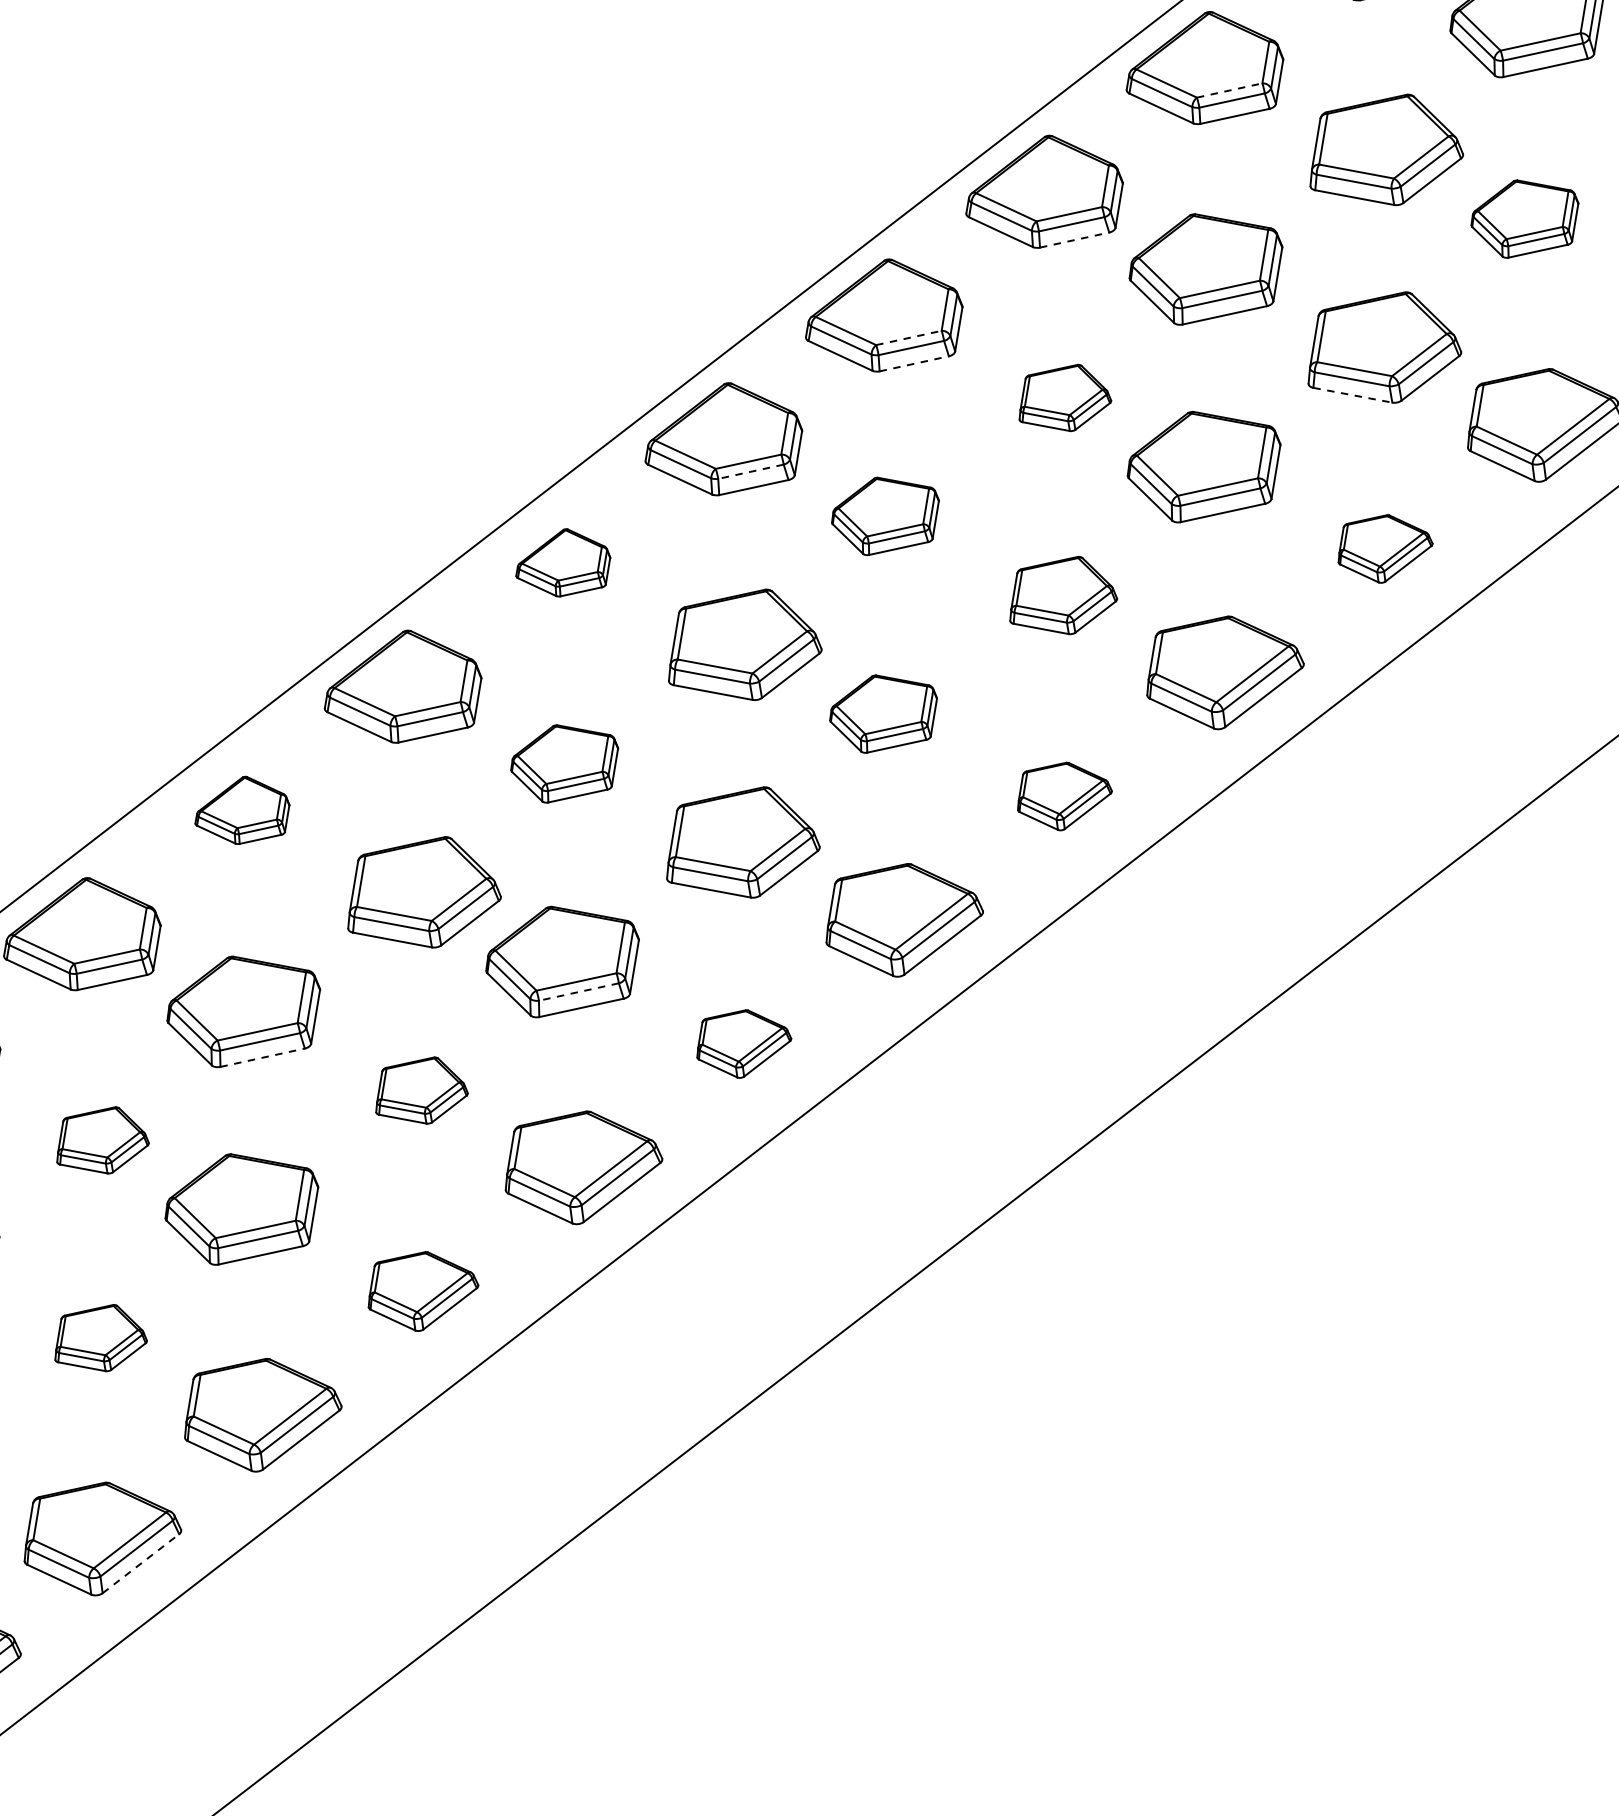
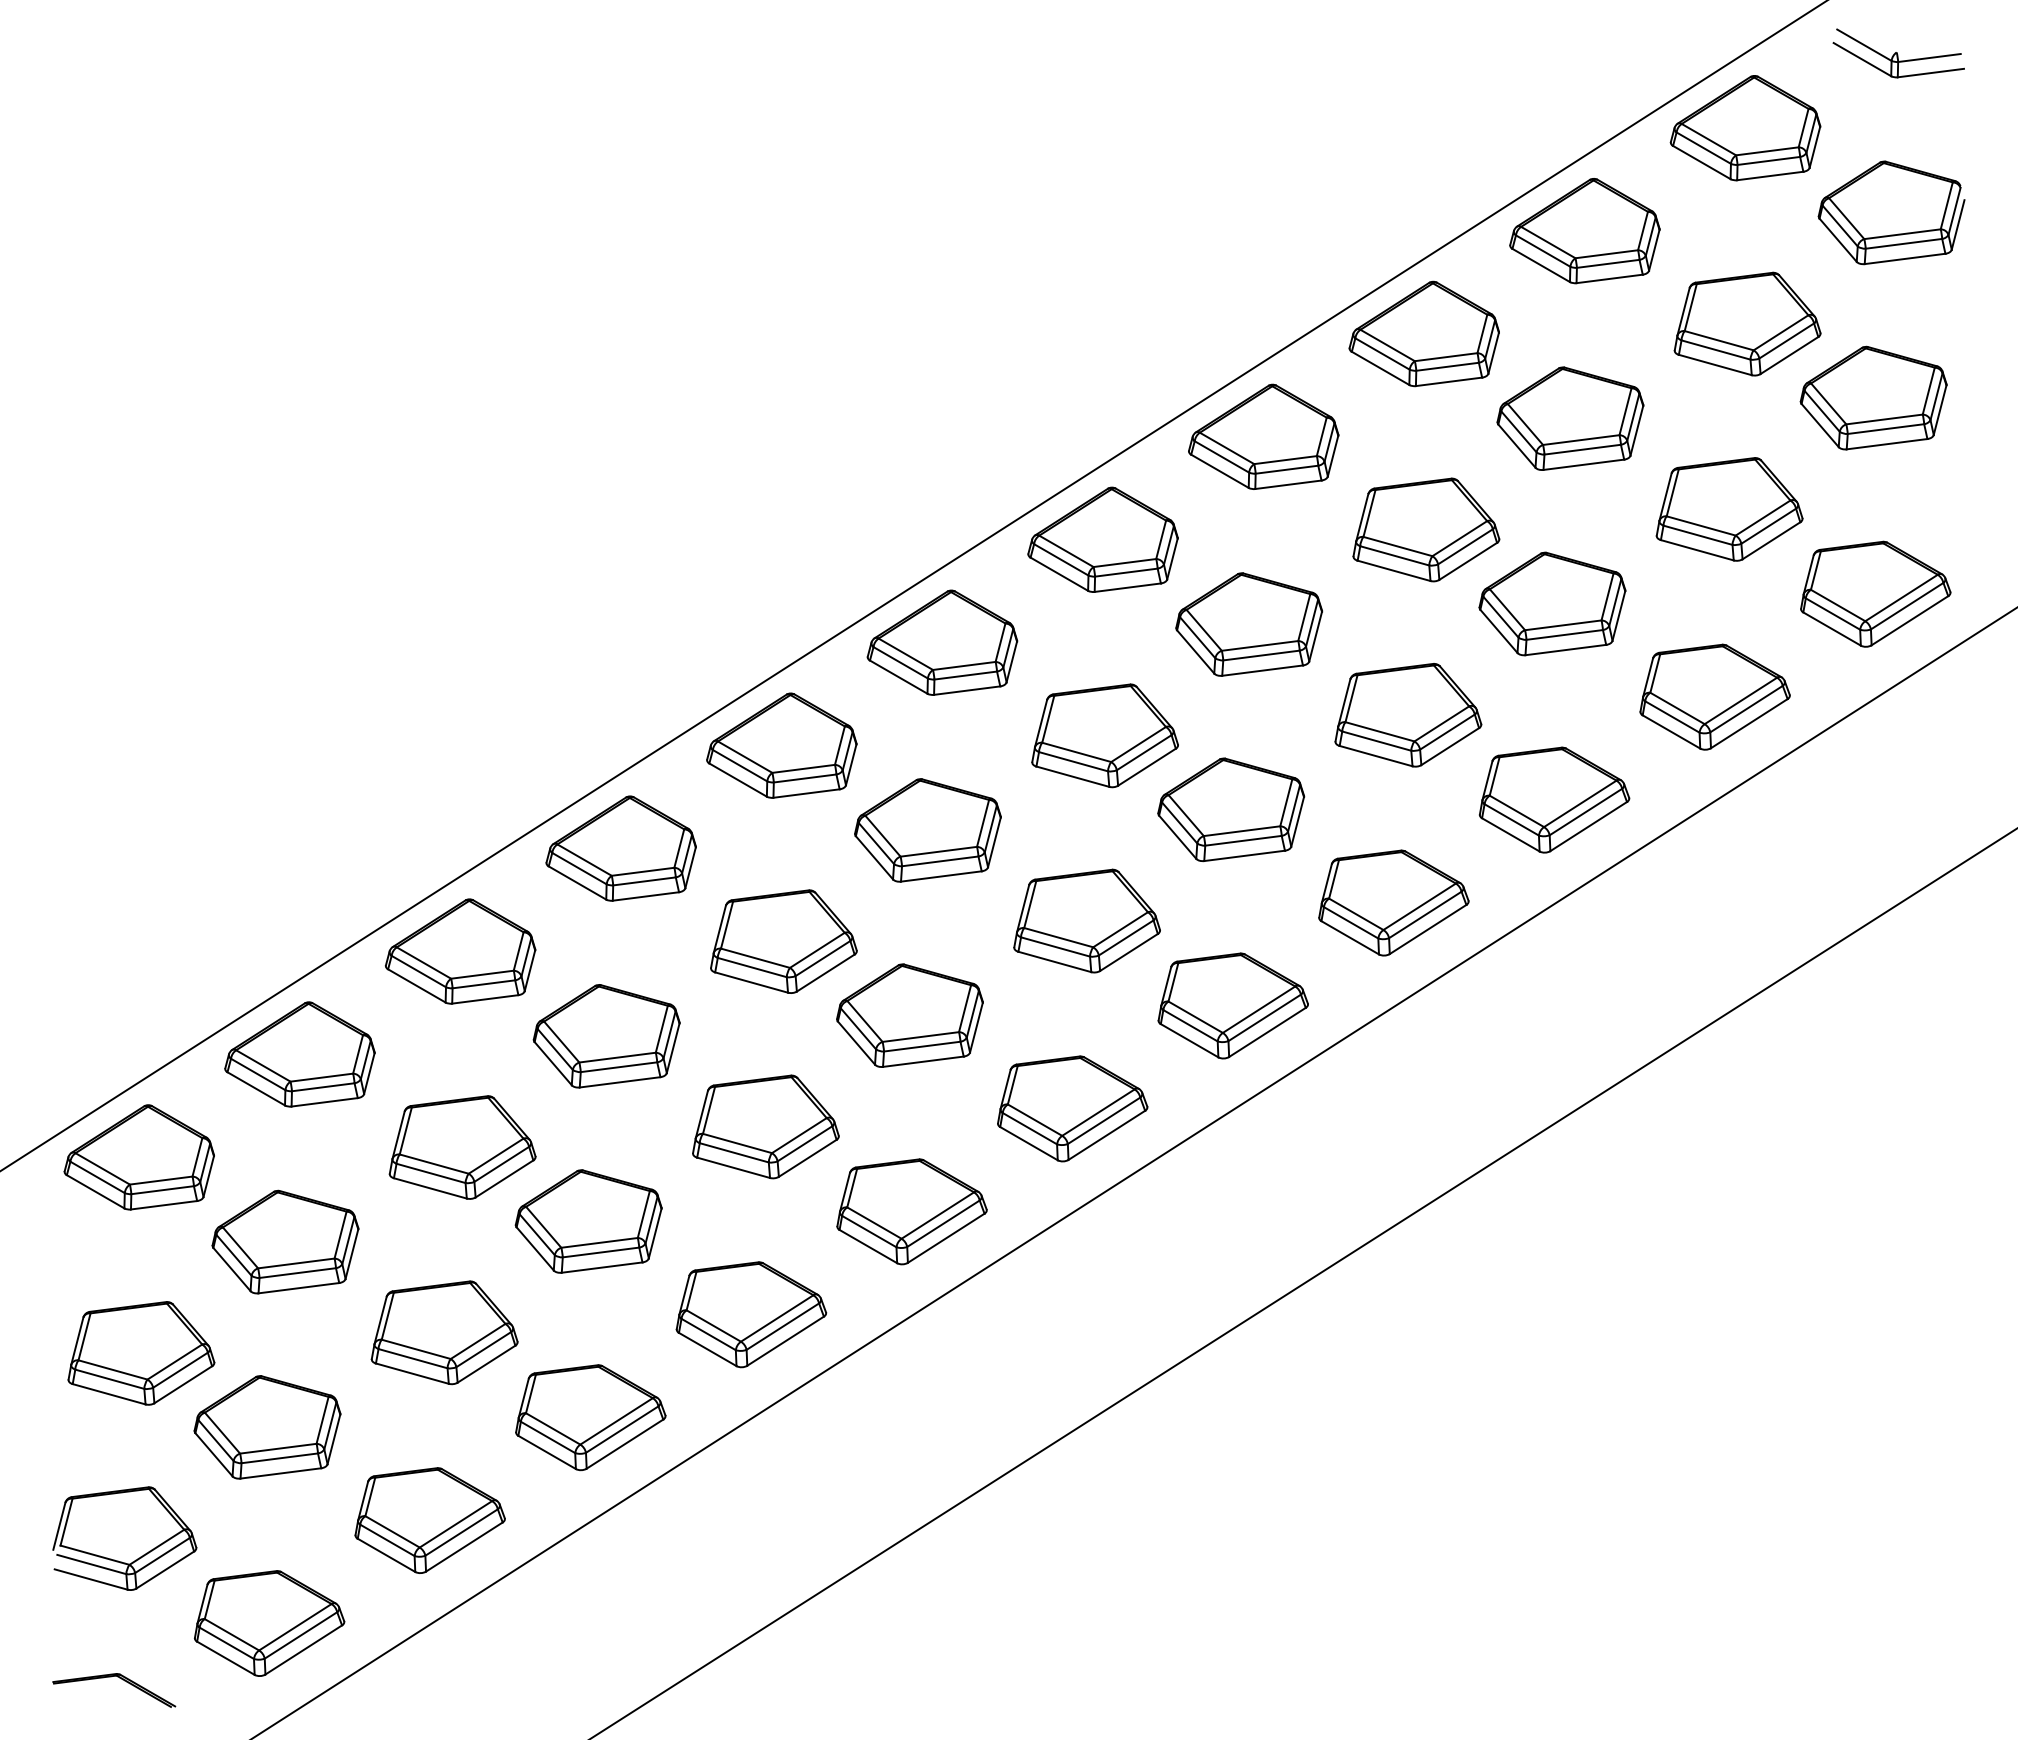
line: (1229, 90) -> (1606, 254), dashed -> solid
part: (1525, 217) -> (1873, 397), size x1.43
line: (1075, 239) -> (1449, 381), dashed -> solid
line: (908, 338) -> (1285, 460), dashed -> solid
line: (914, 363) -> (1288, 484), dashed -> solid
line: (1353, 395) -> (1697, 550), dashed -> solid
part: (1064, 398) -> (1426, 529), size x1.67
line: (751, 471) -> (1126, 572), dashed -> solid
part: (886, 515) -> (1249, 624), size x1.43
part: (1384, 548) -> (1714, 696), size x1.67
part: (562, 562) -> (942, 642), size x1.67
part: (1062, 596) -> (1408, 715), size x1.43
part: (884, 712) -> (1231, 809), size x1.43
part: (564, 762) -> (927, 830), size x1.43
part: (1064, 795) -> (1393, 902), size x1.67
part: (241, 810) -> (620, 848), size x1.67
line: (579, 991) -> (922, 1046), dashed -> solid
part: (743, 1043) -> (1072, 1108), size x1.67
line: (263, 1057) -> (620, 1082), dashed -> solid
part: (420, 1091) -> (765, 1126), size x1.67
part: (101, 1141) -> (462, 1147), size x1.67
part: (423, 1291) -> (751, 1314), size x1.43
part: (100, 1338) -> (444, 1332), size x1.67
line: (141, 1564) -> (464, 1547), dashed -> solid

